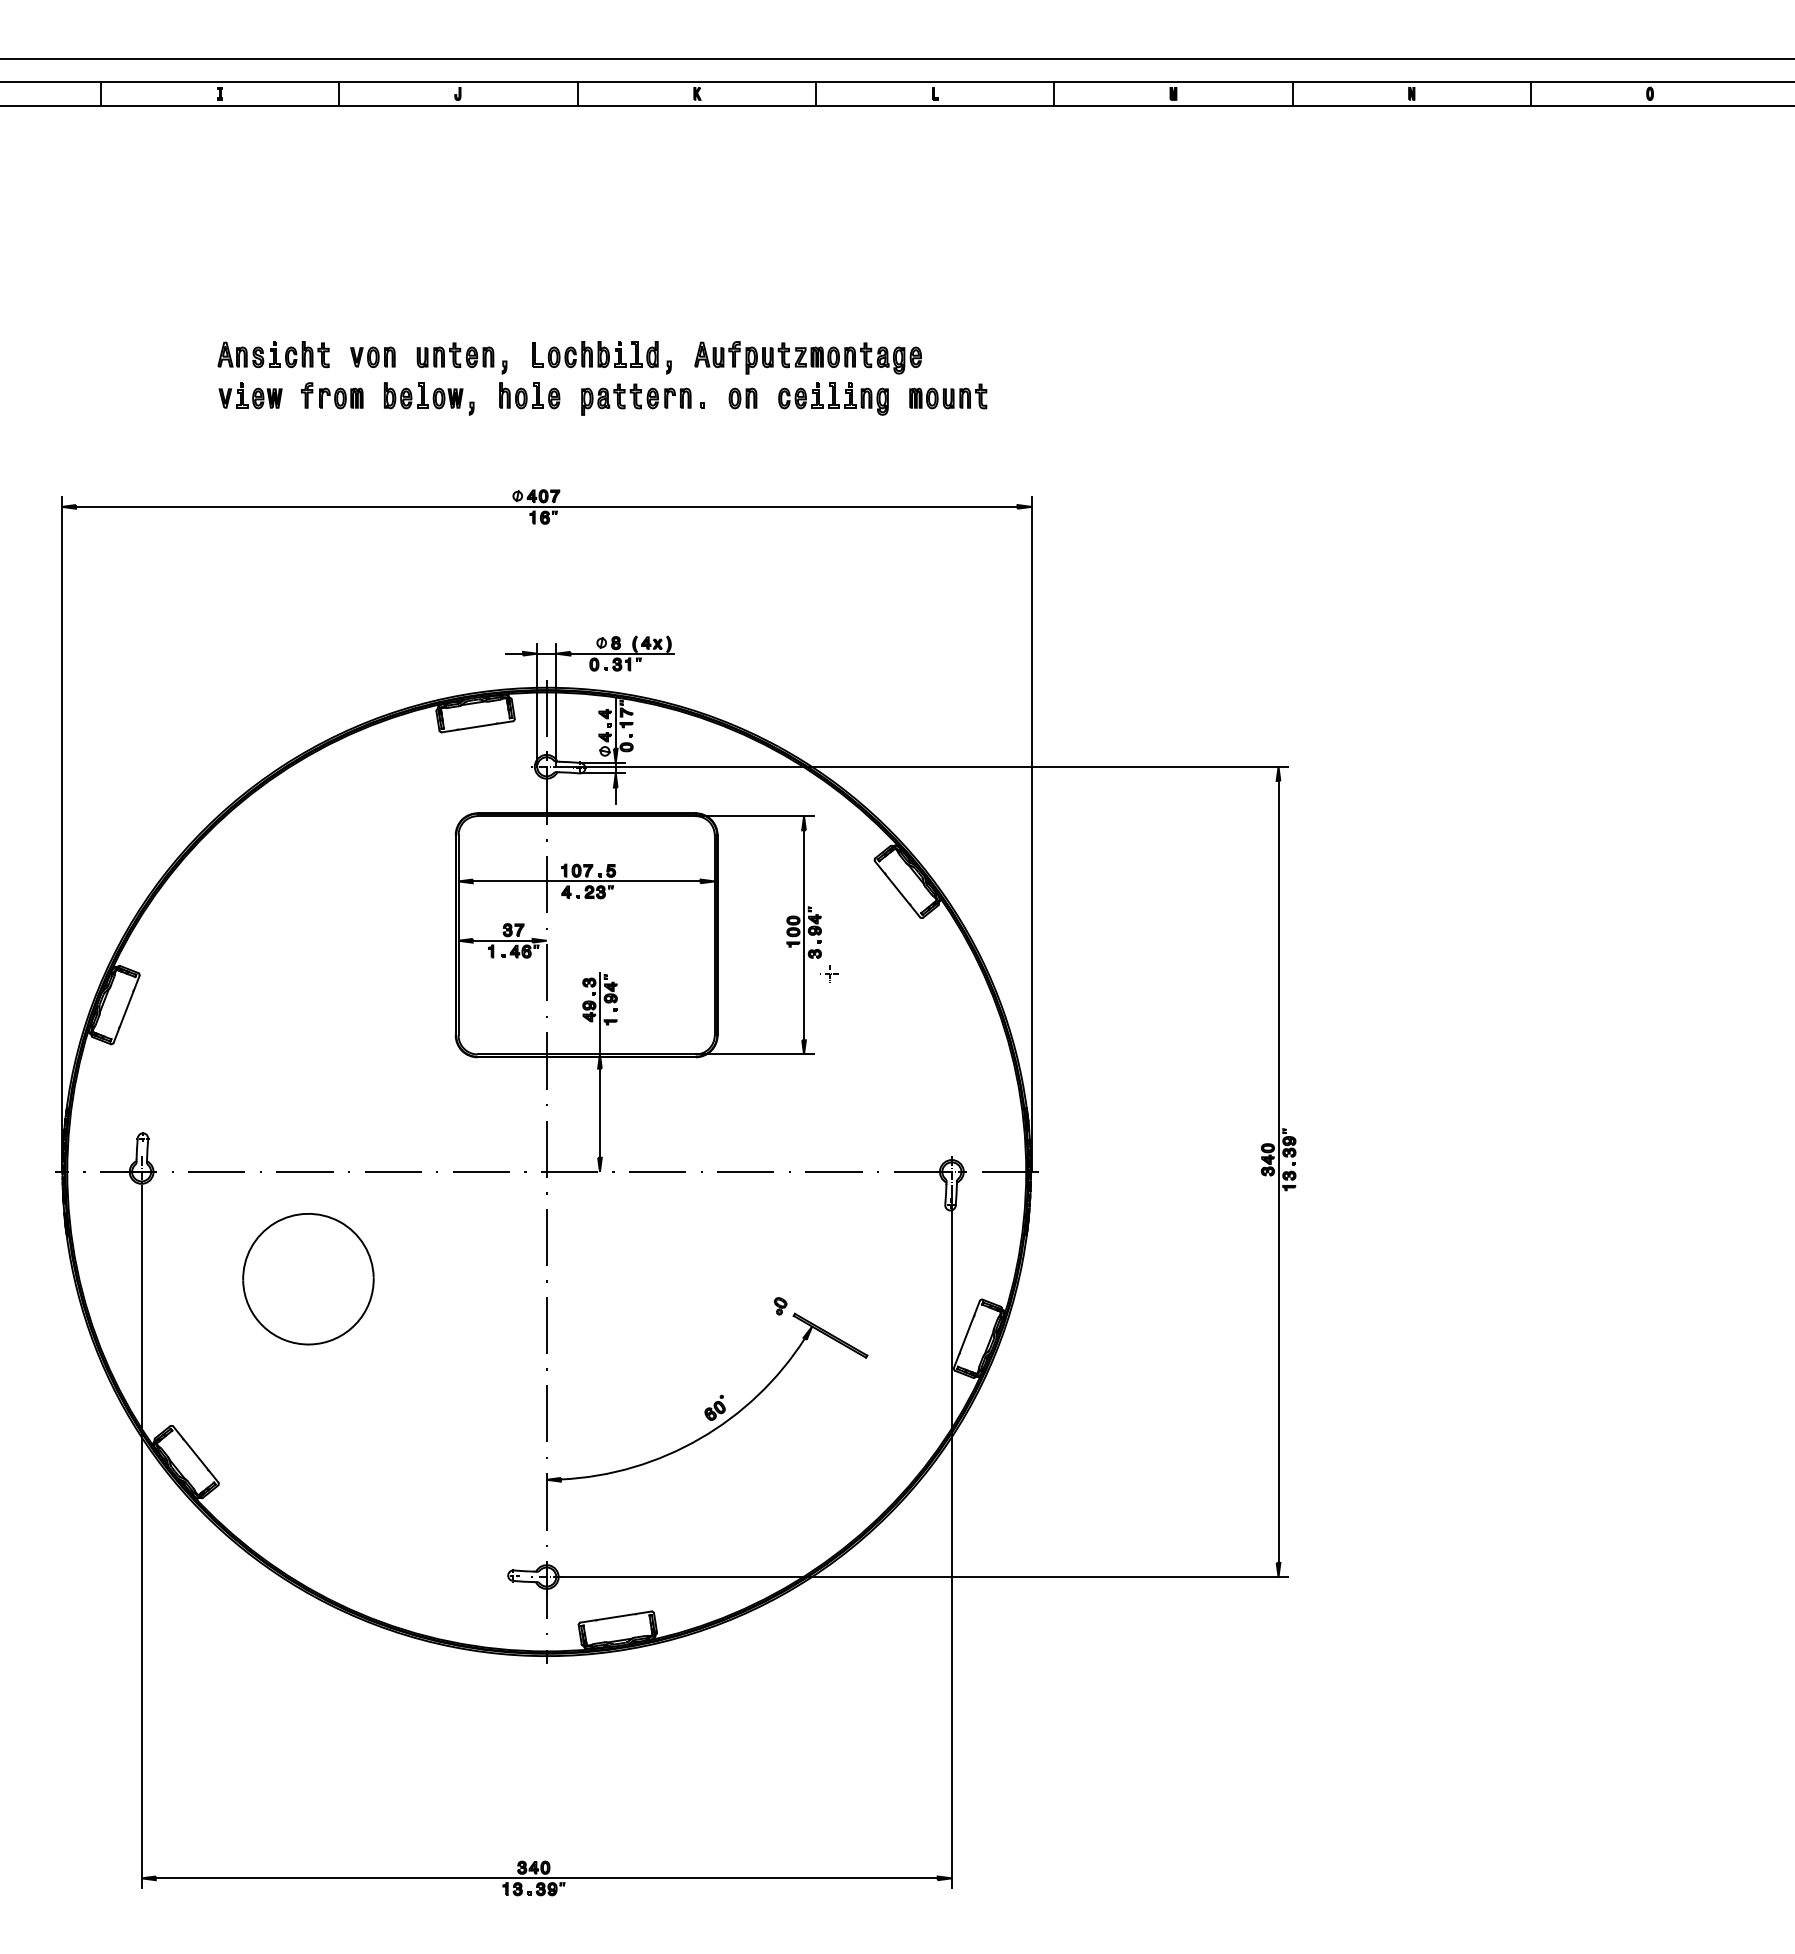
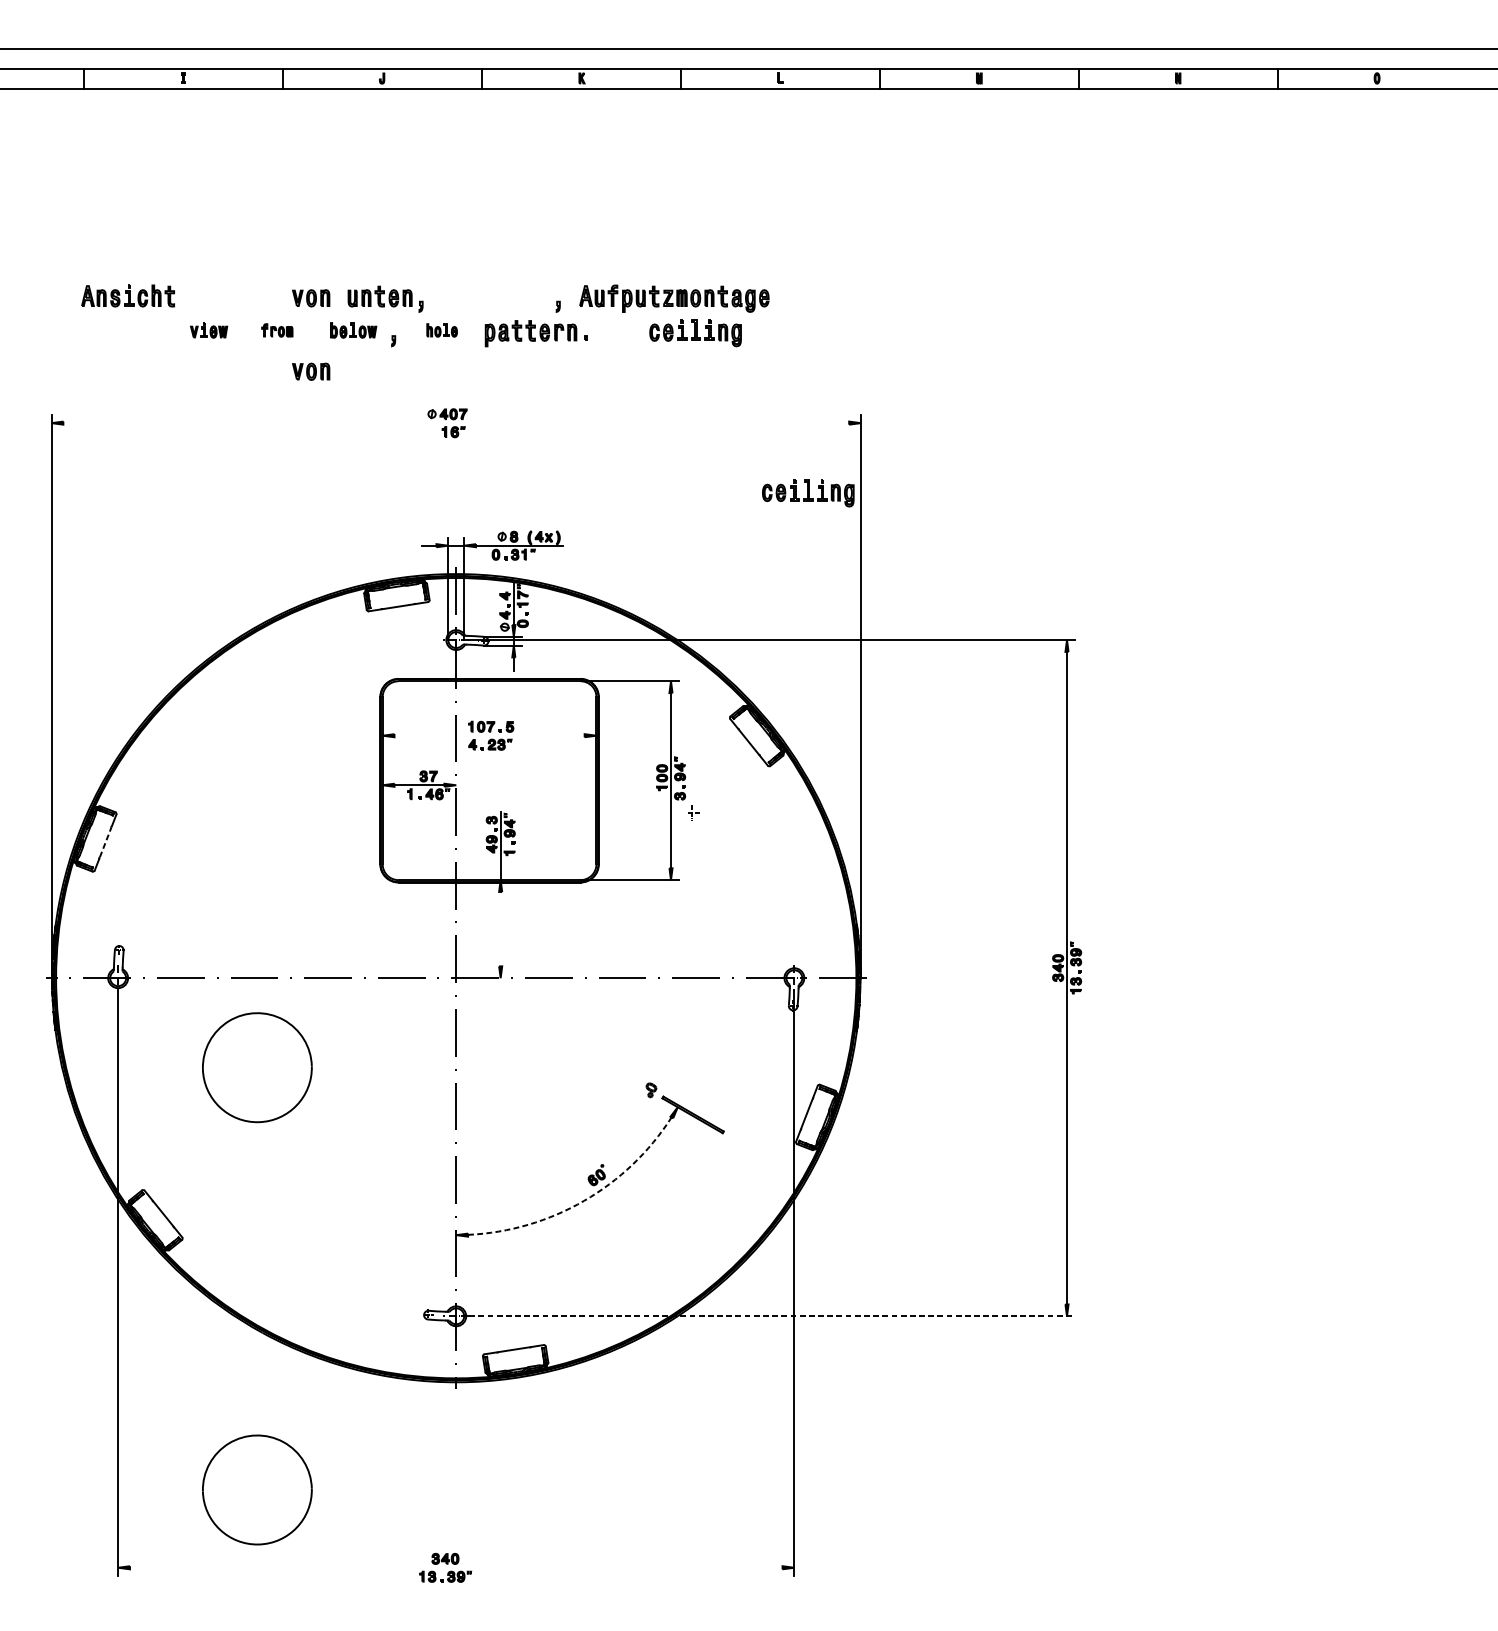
part: (273, 354) -> (128, 295), moved
part: (595, 354) -> (496, 295), removed
part: (250, 395) -> (209, 330), size x0.7
part: (332, 395) -> (277, 330), size x0.6
part: (423, 395) -> (353, 330), size x0.7
part: (529, 395) -> (441, 330), size x0.6
part: (948, 396) -> (791, 331), removed
part: (742, 398) -> (619, 332), removed
part: (372, 445) -> (310, 371), added
line: (546, 506) -> (456, 422), removed
part: (968, 590) -> (808, 492), added
line: (586, 881) -> (489, 735), removed
line: (126, 1009) -> (105, 842), solid -> dashed
line: (599, 1112) -> (500, 928), removed
arc: (700, 1438) -> (584, 1200), solid -> dashed
line: (925, 1577) -> (772, 1316), solid -> dashed
part: (308, 1785) -> (257, 1490), added
line: (546, 1878) -> (456, 1567), removed

